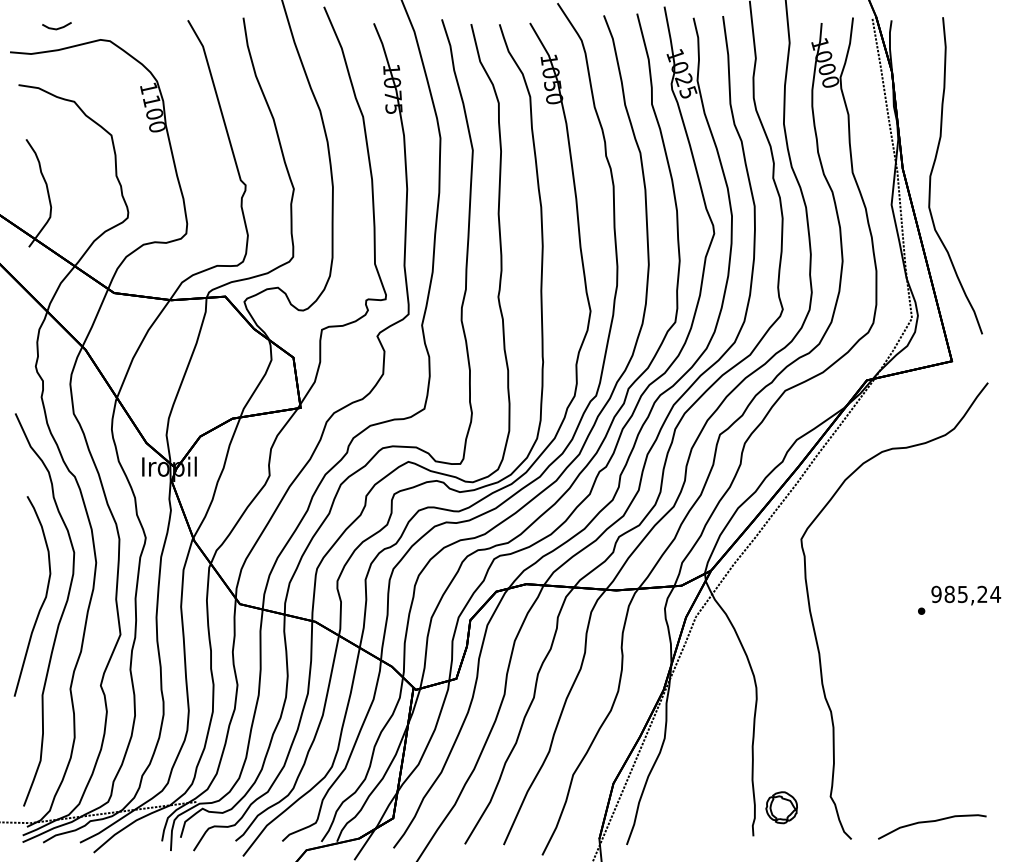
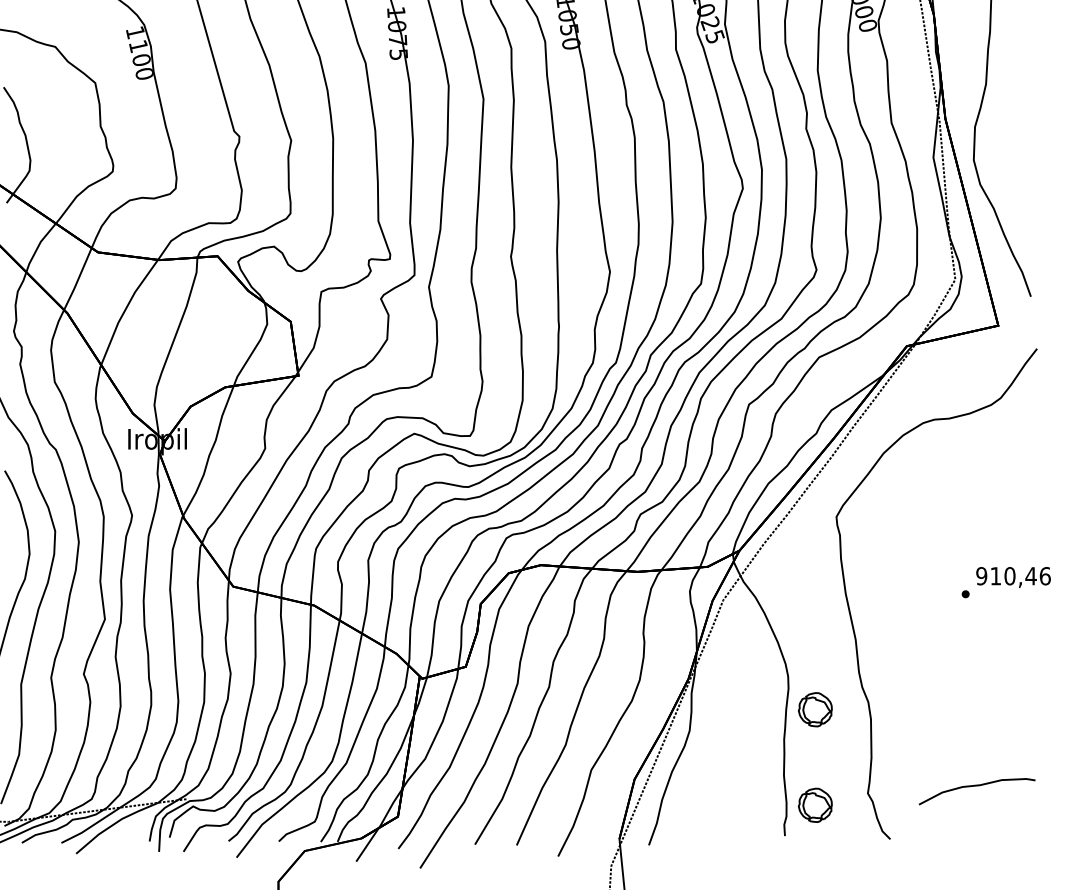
text: (972, 594) -> (1020, 576), 985,24 -> 910,46
part: (781, 718) -> (815, 709), added
curve: (932, 822) -> (977, 786), moved

